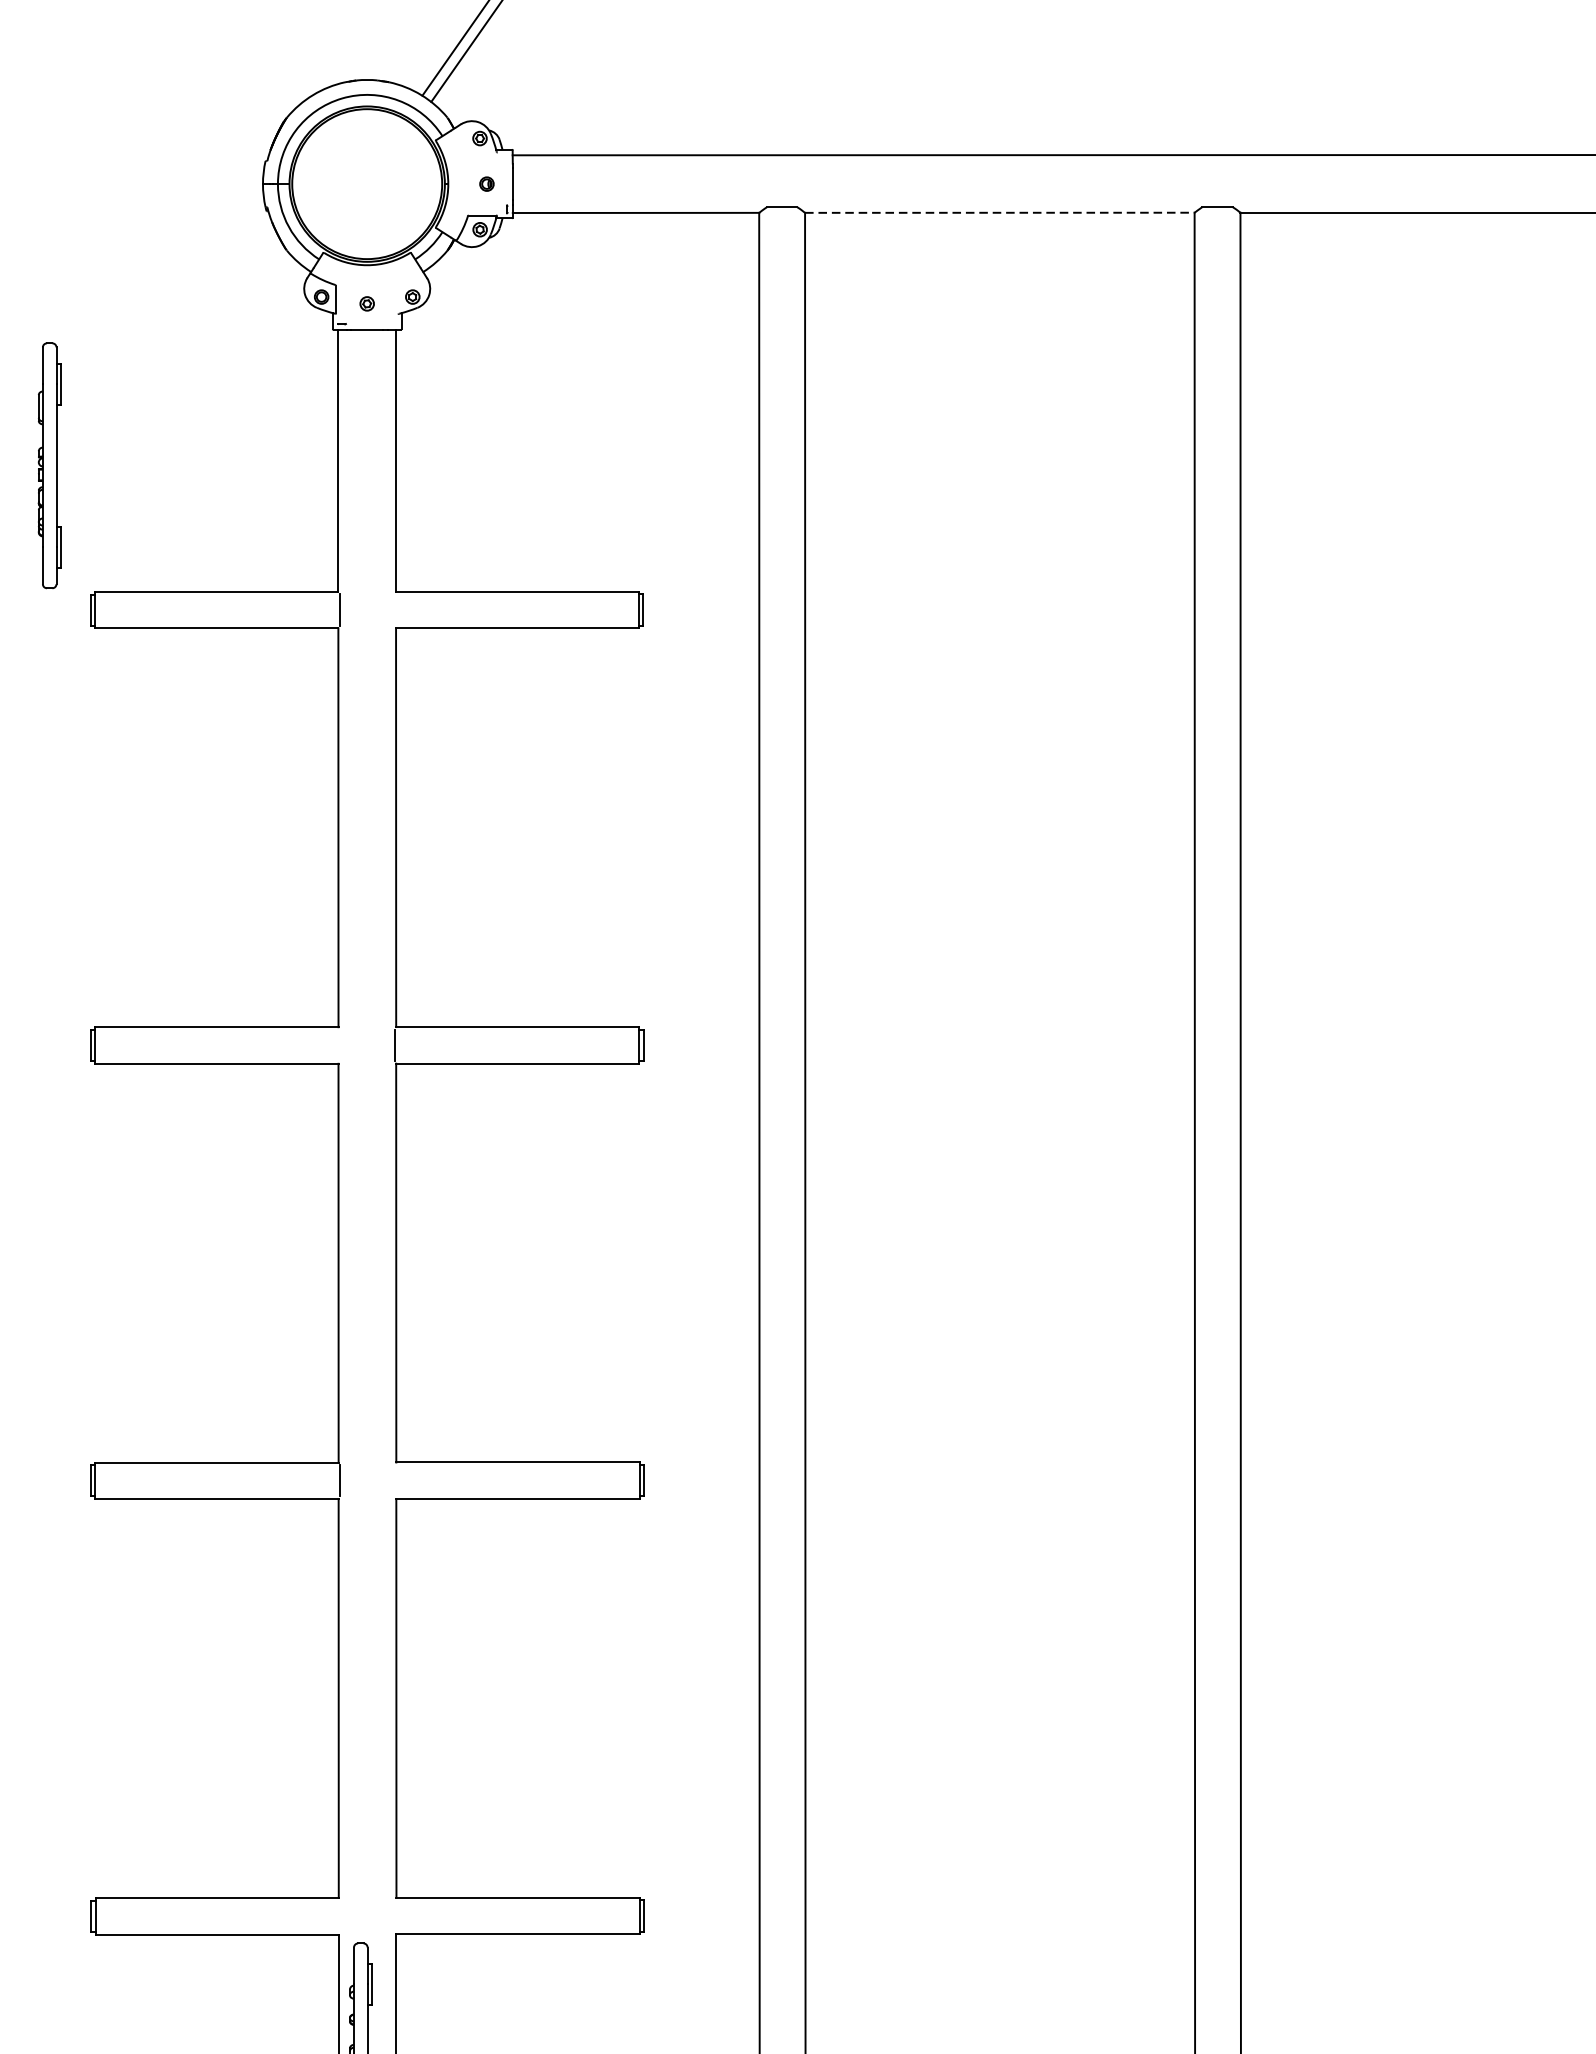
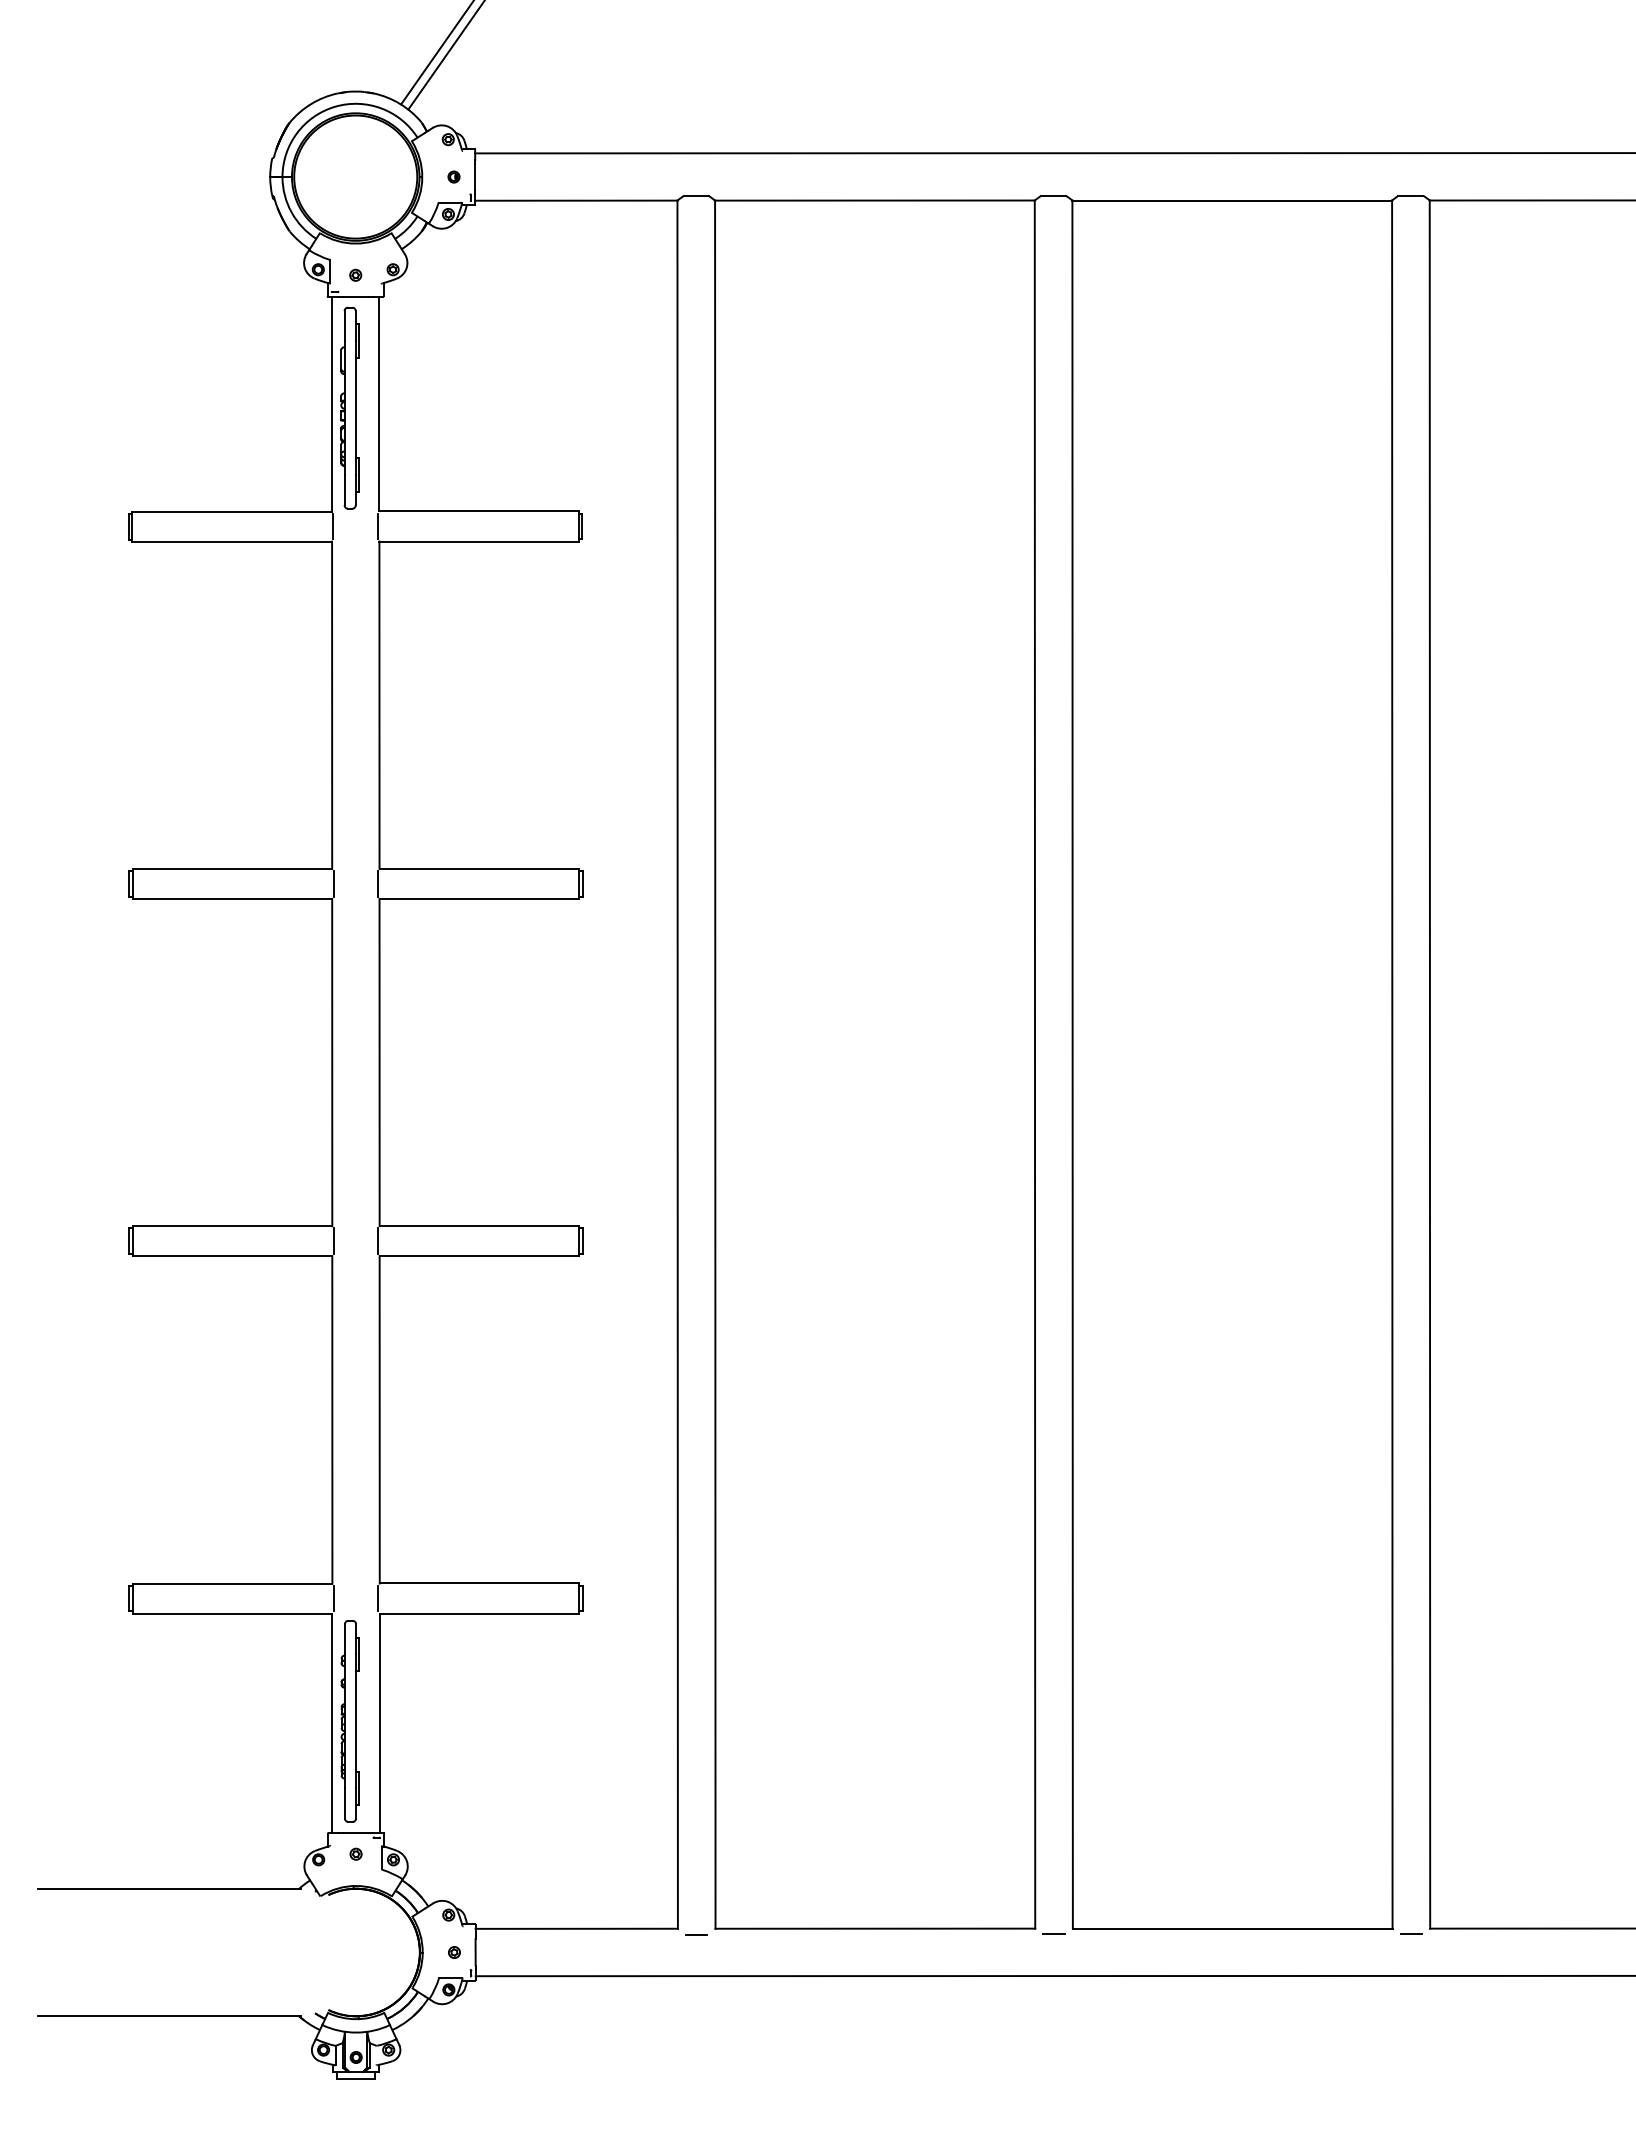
line: (999, 212) -> (874, 200), dashed -> solid
part: (48, 464) -> (349, 407), moved
line: (394, 609) -> (378, 526), added
line: (340, 1044) -> (333, 883), added
line: (394, 1481) -> (378, 1241), added
line: (340, 1916) -> (333, 1598), added
line: (394, 1916) -> (378, 1598), added

